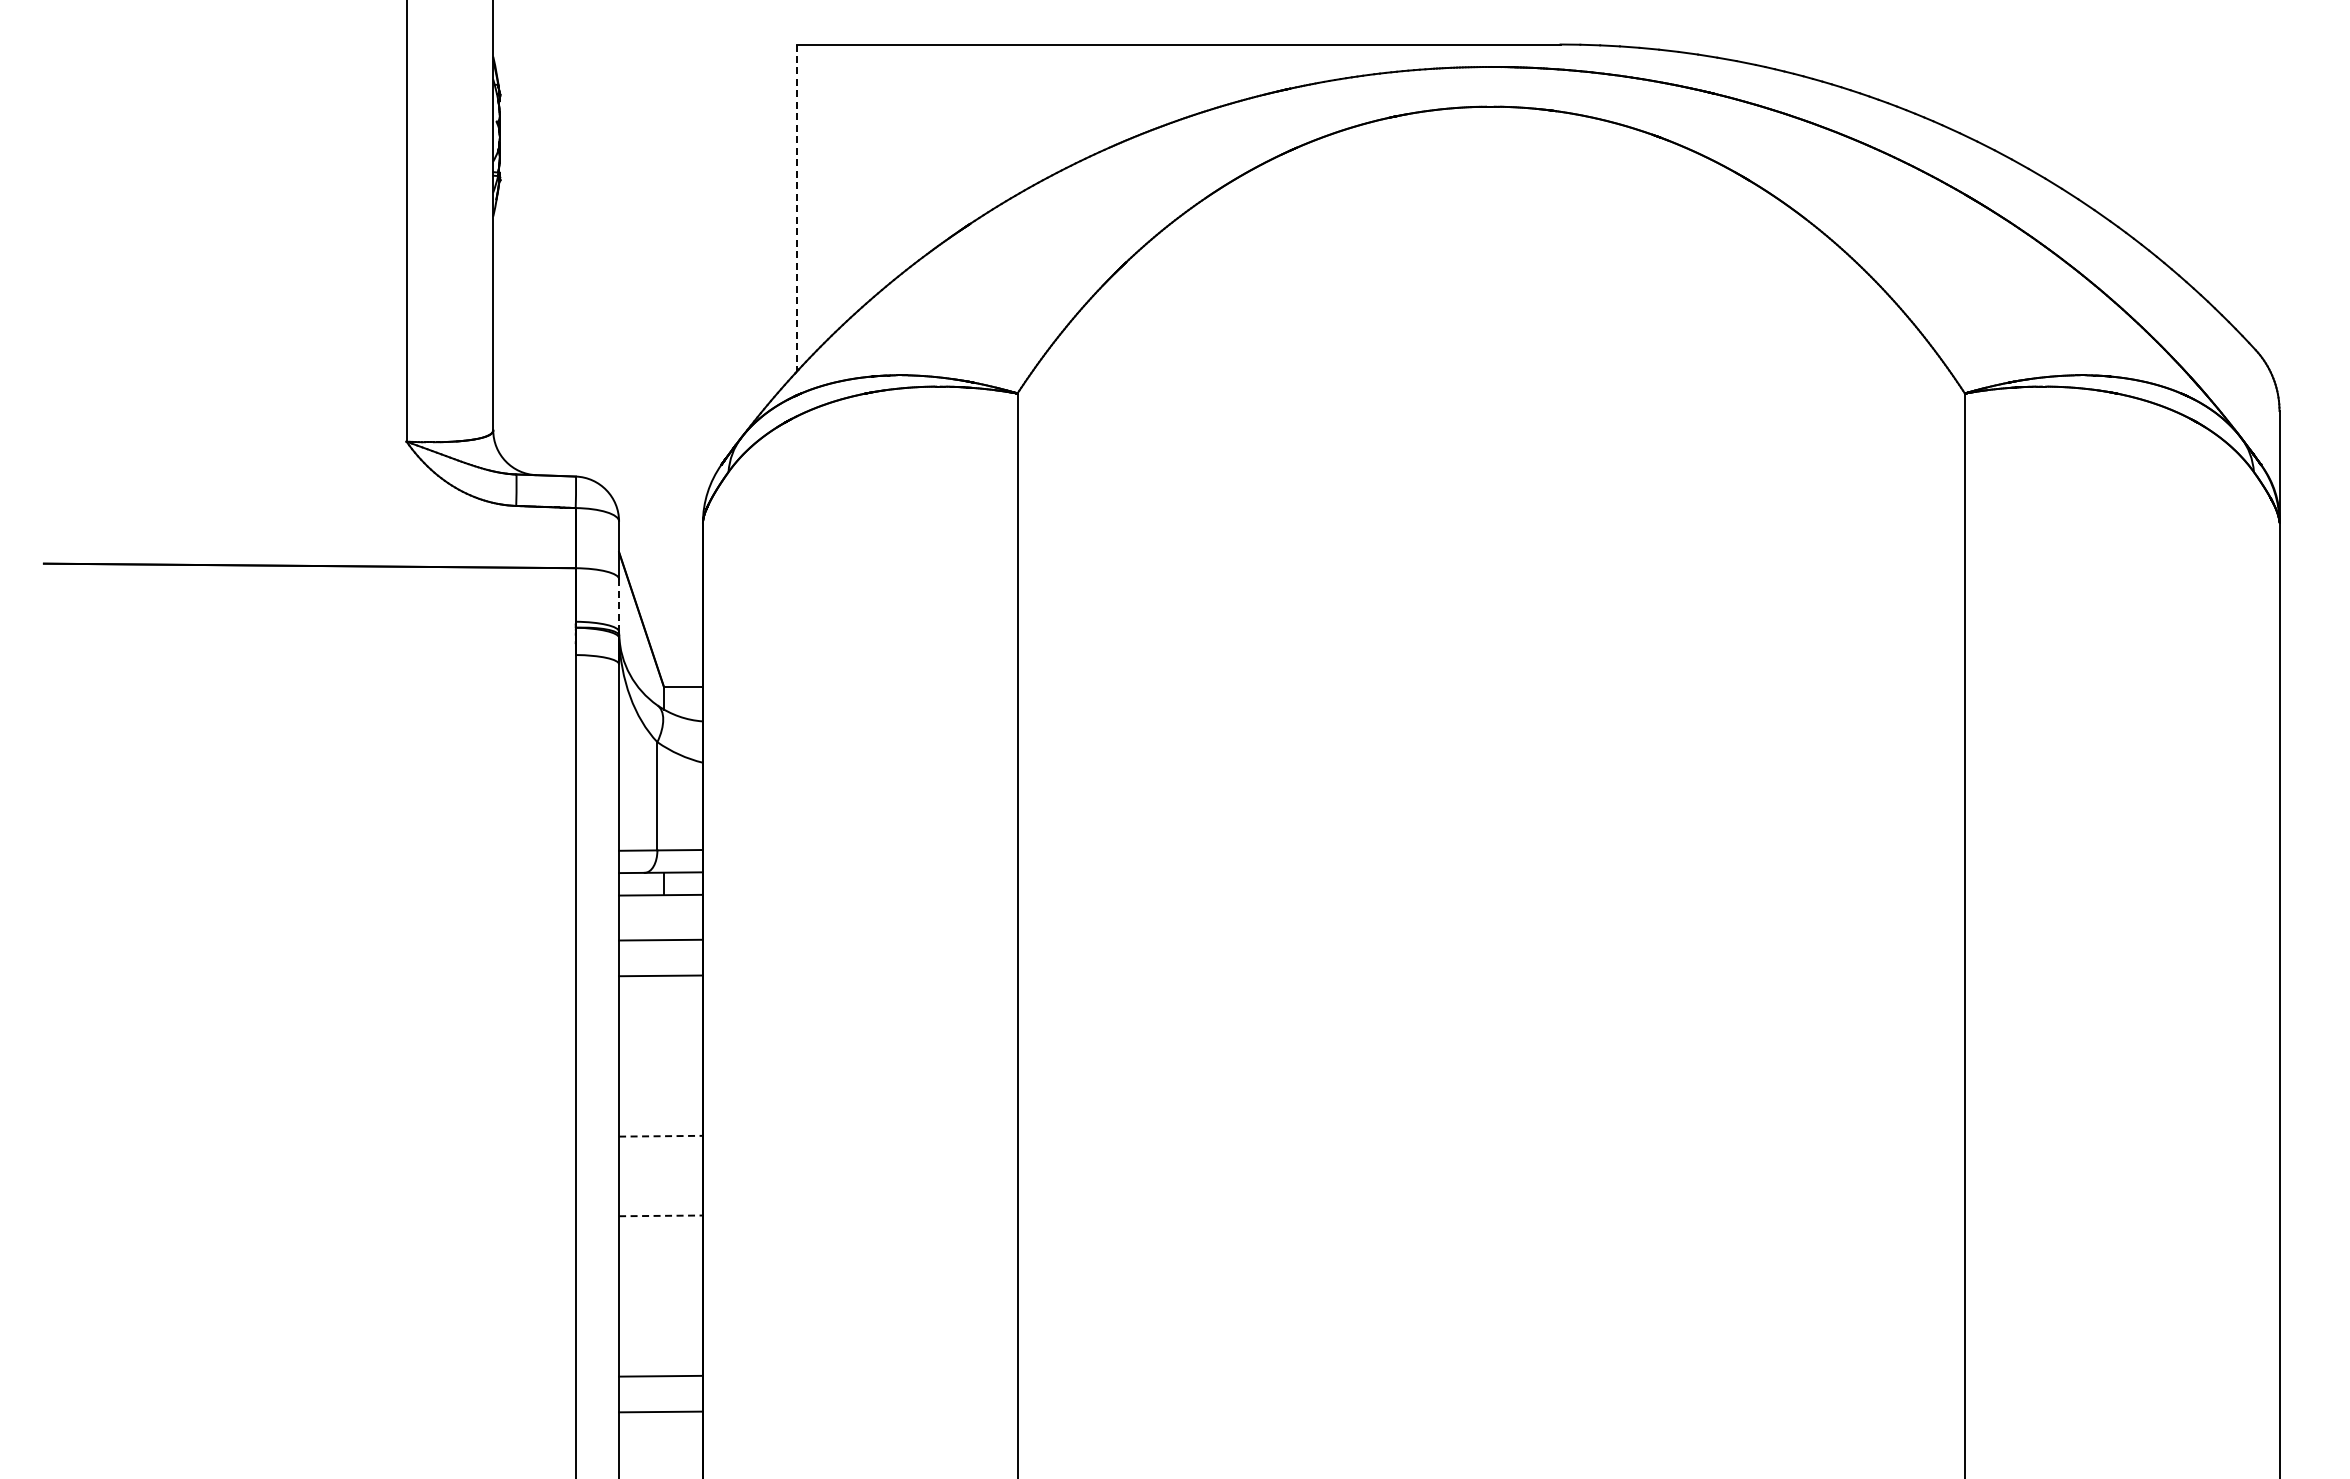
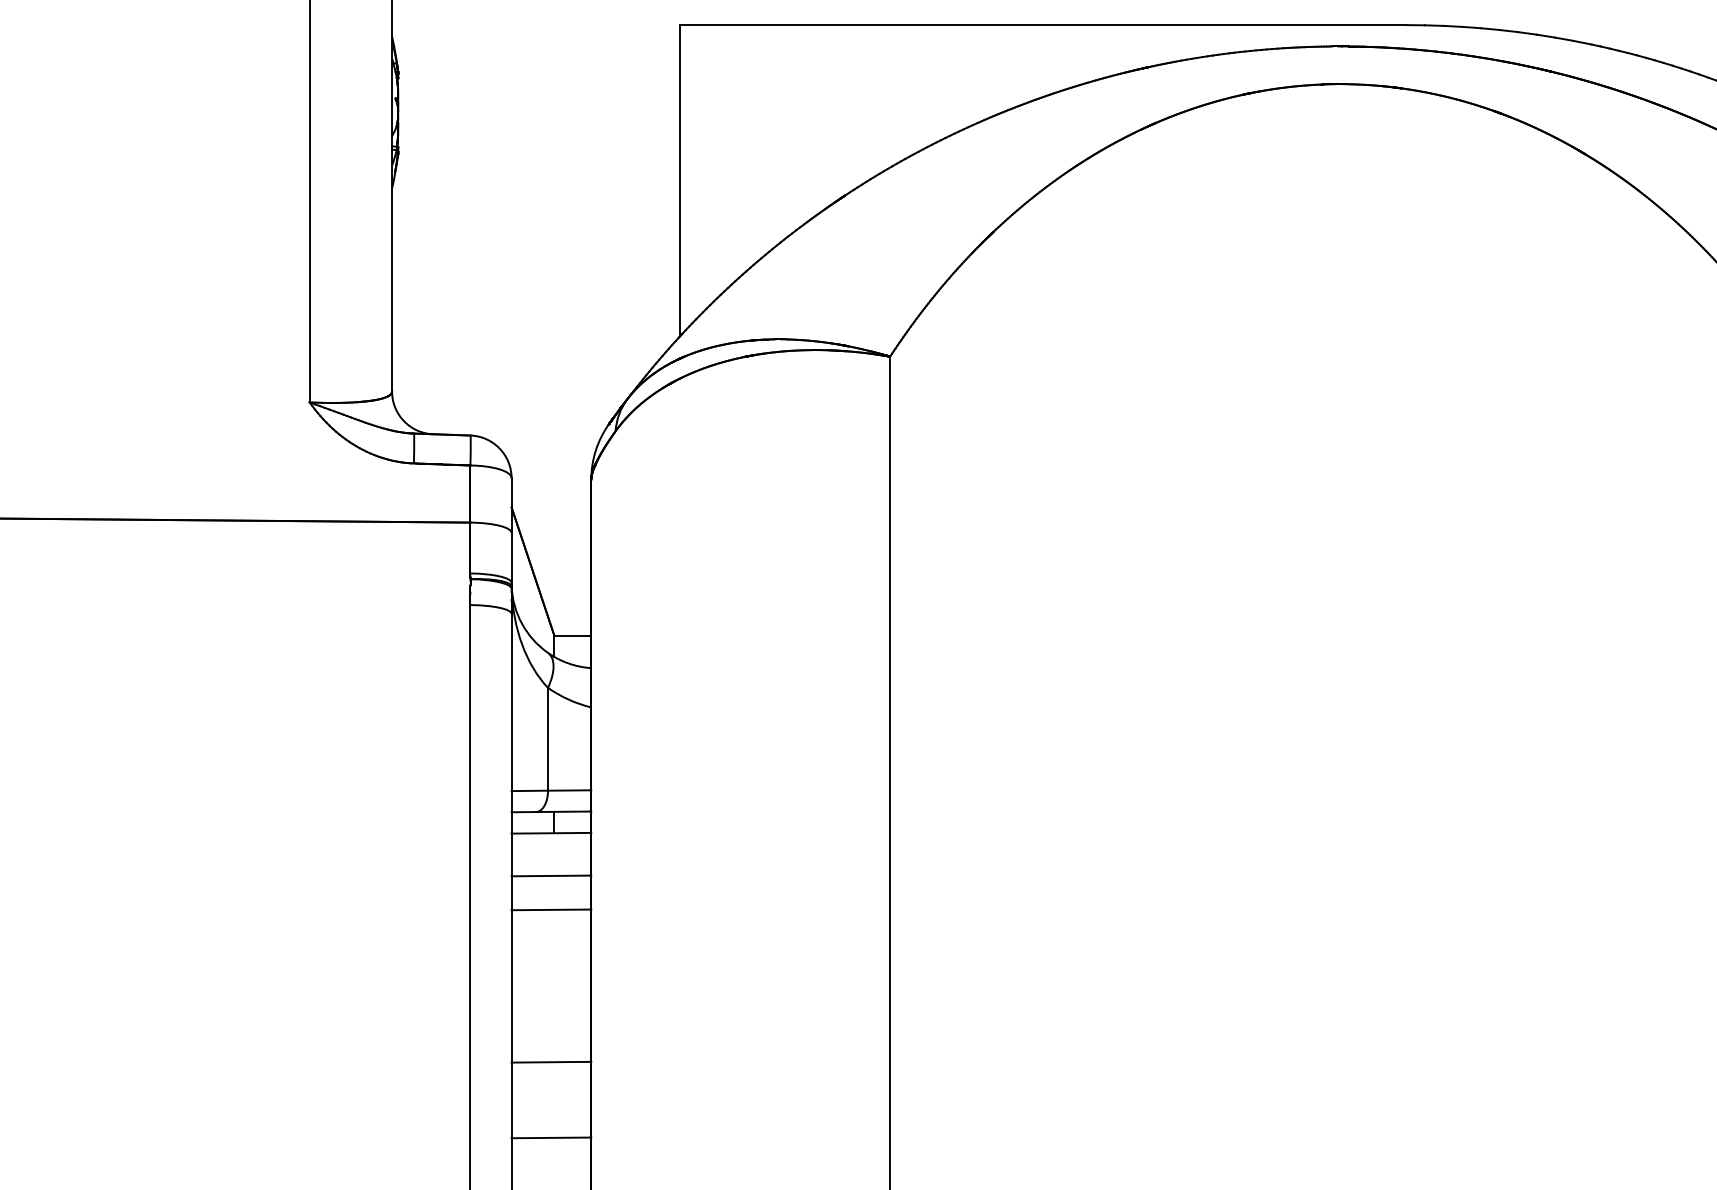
line: (796, 208) -> (680, 180), dashed -> solid
line: (619, 605) -> (512, 558), dashed -> solid
line: (661, 1136) -> (551, 1062), dashed -> solid
line: (661, 1215) -> (551, 1137), dashed -> solid

